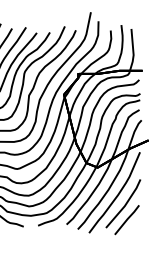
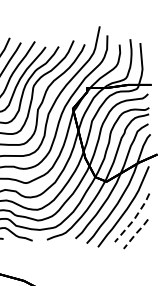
line: (125, 205) -> (134, 219), solid -> dashed
line: (127, 219) -> (136, 233), solid -> dashed

